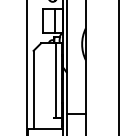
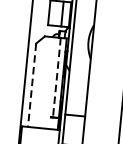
line: (56, 81) -> (57, 78), solid -> dashed
line: (33, 90) -> (31, 85), solid -> dashed

